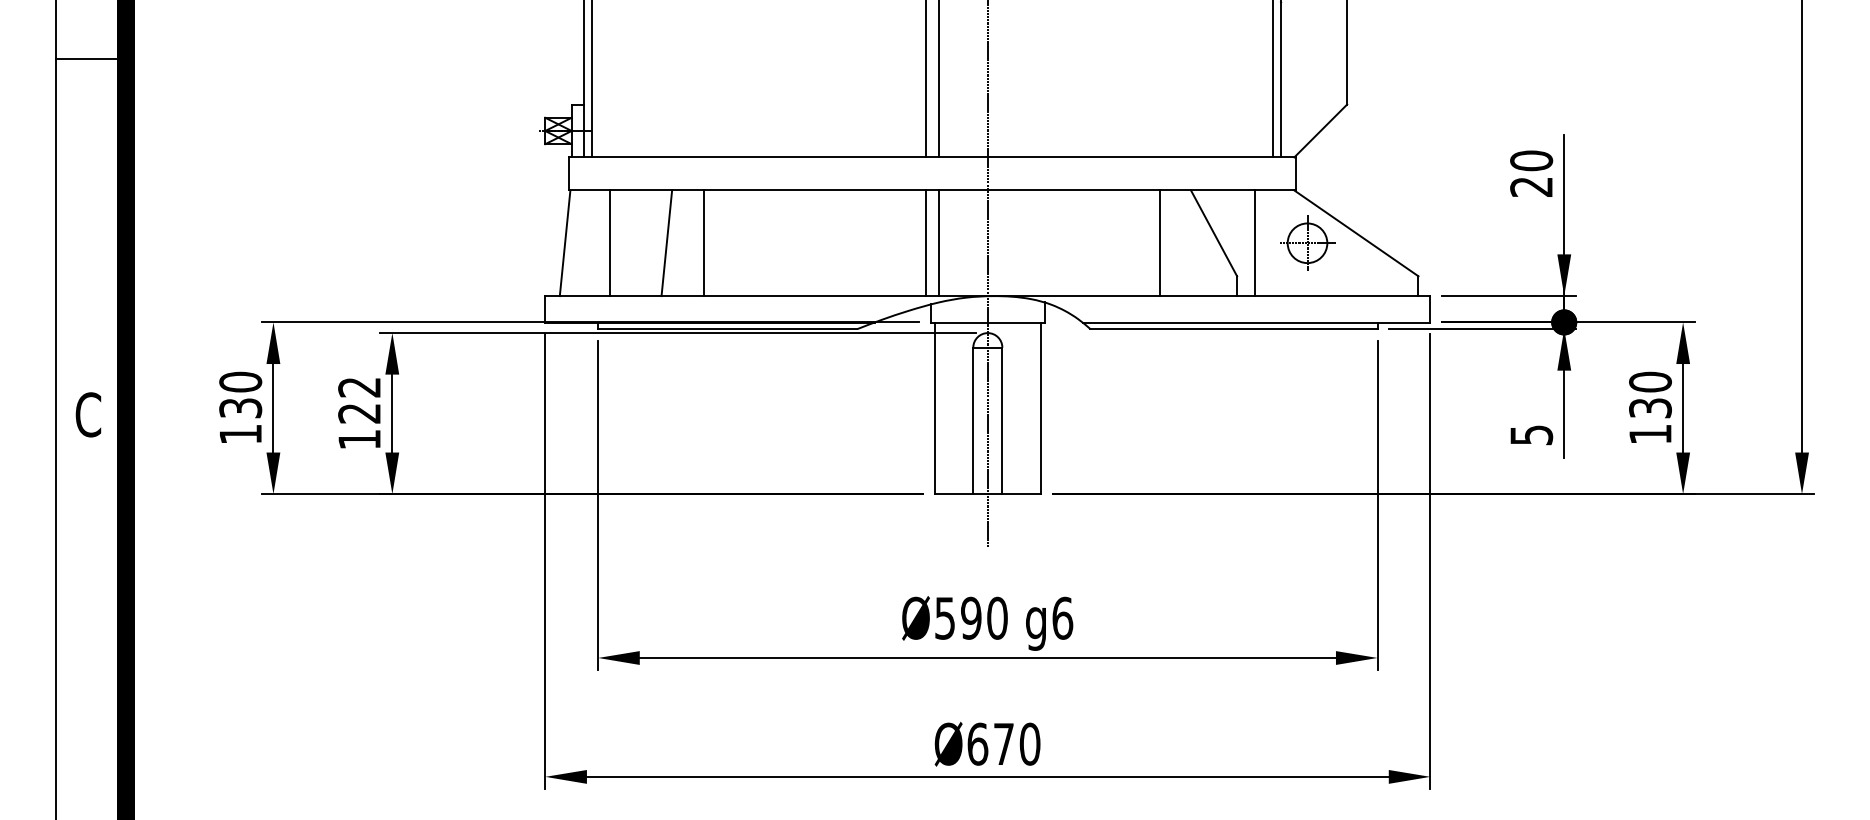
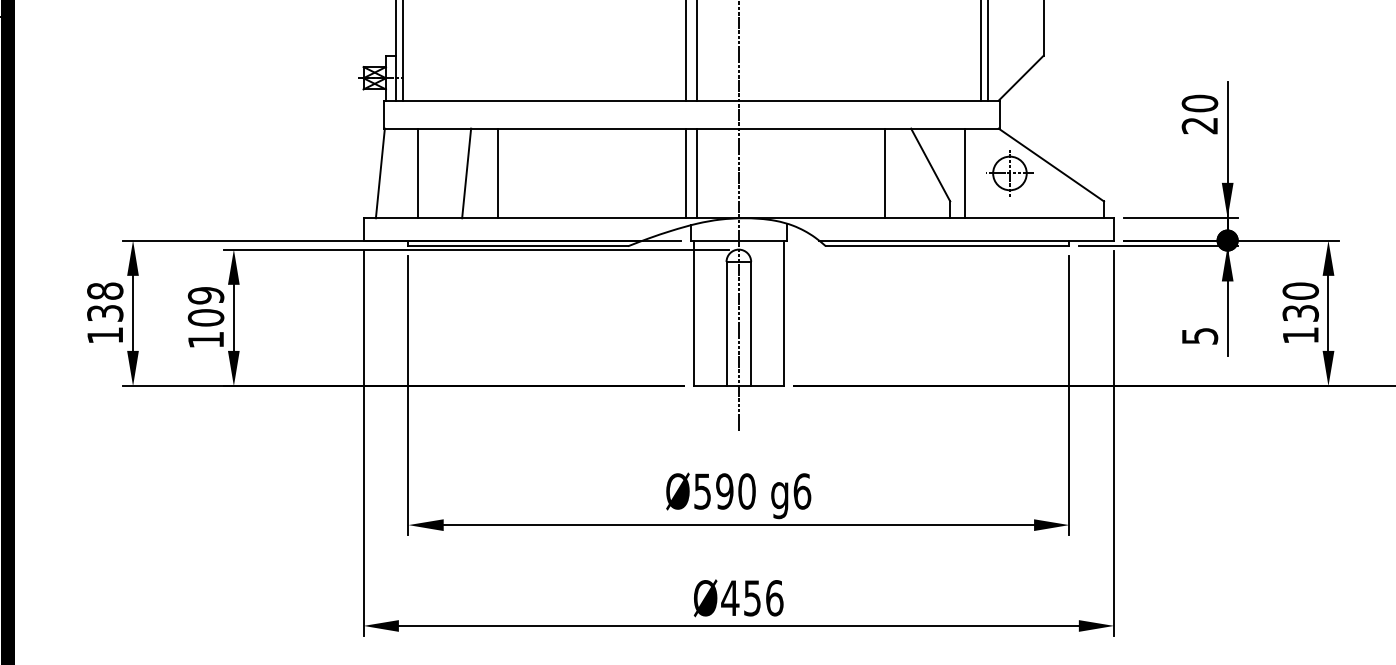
text: (240, 381) -> (105, 290), 130 -> 138
text: (359, 400) -> (206, 306), 122 -> 109
text: (1003, 743) -> (752, 597), Ø670 -> Ø456

